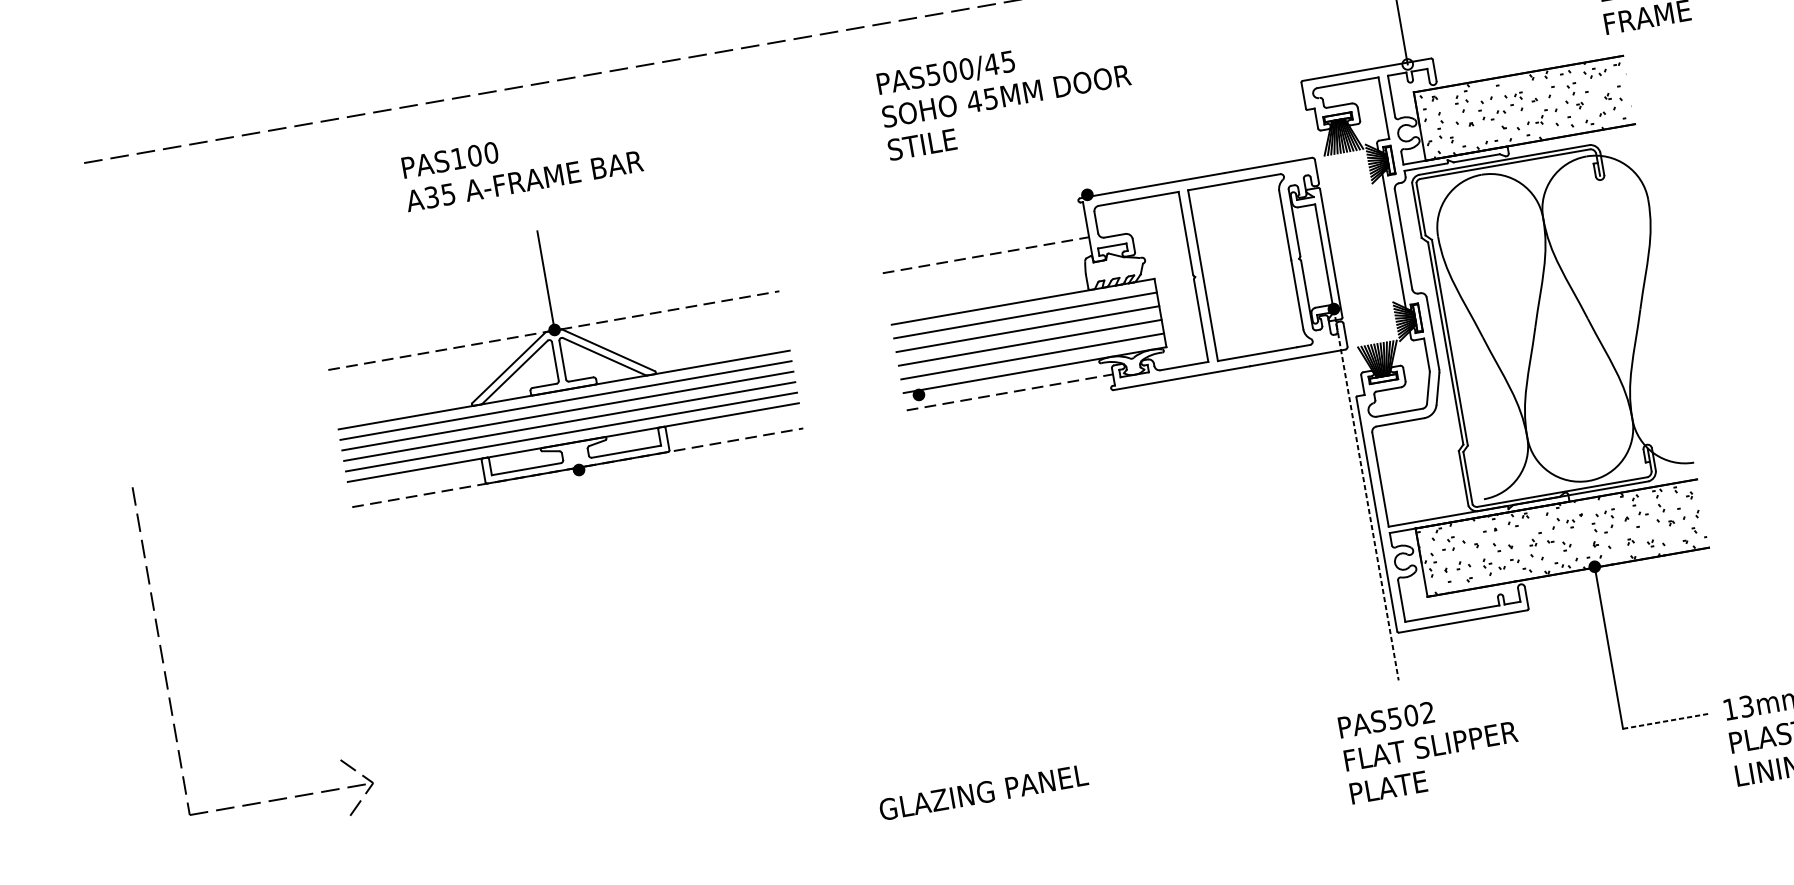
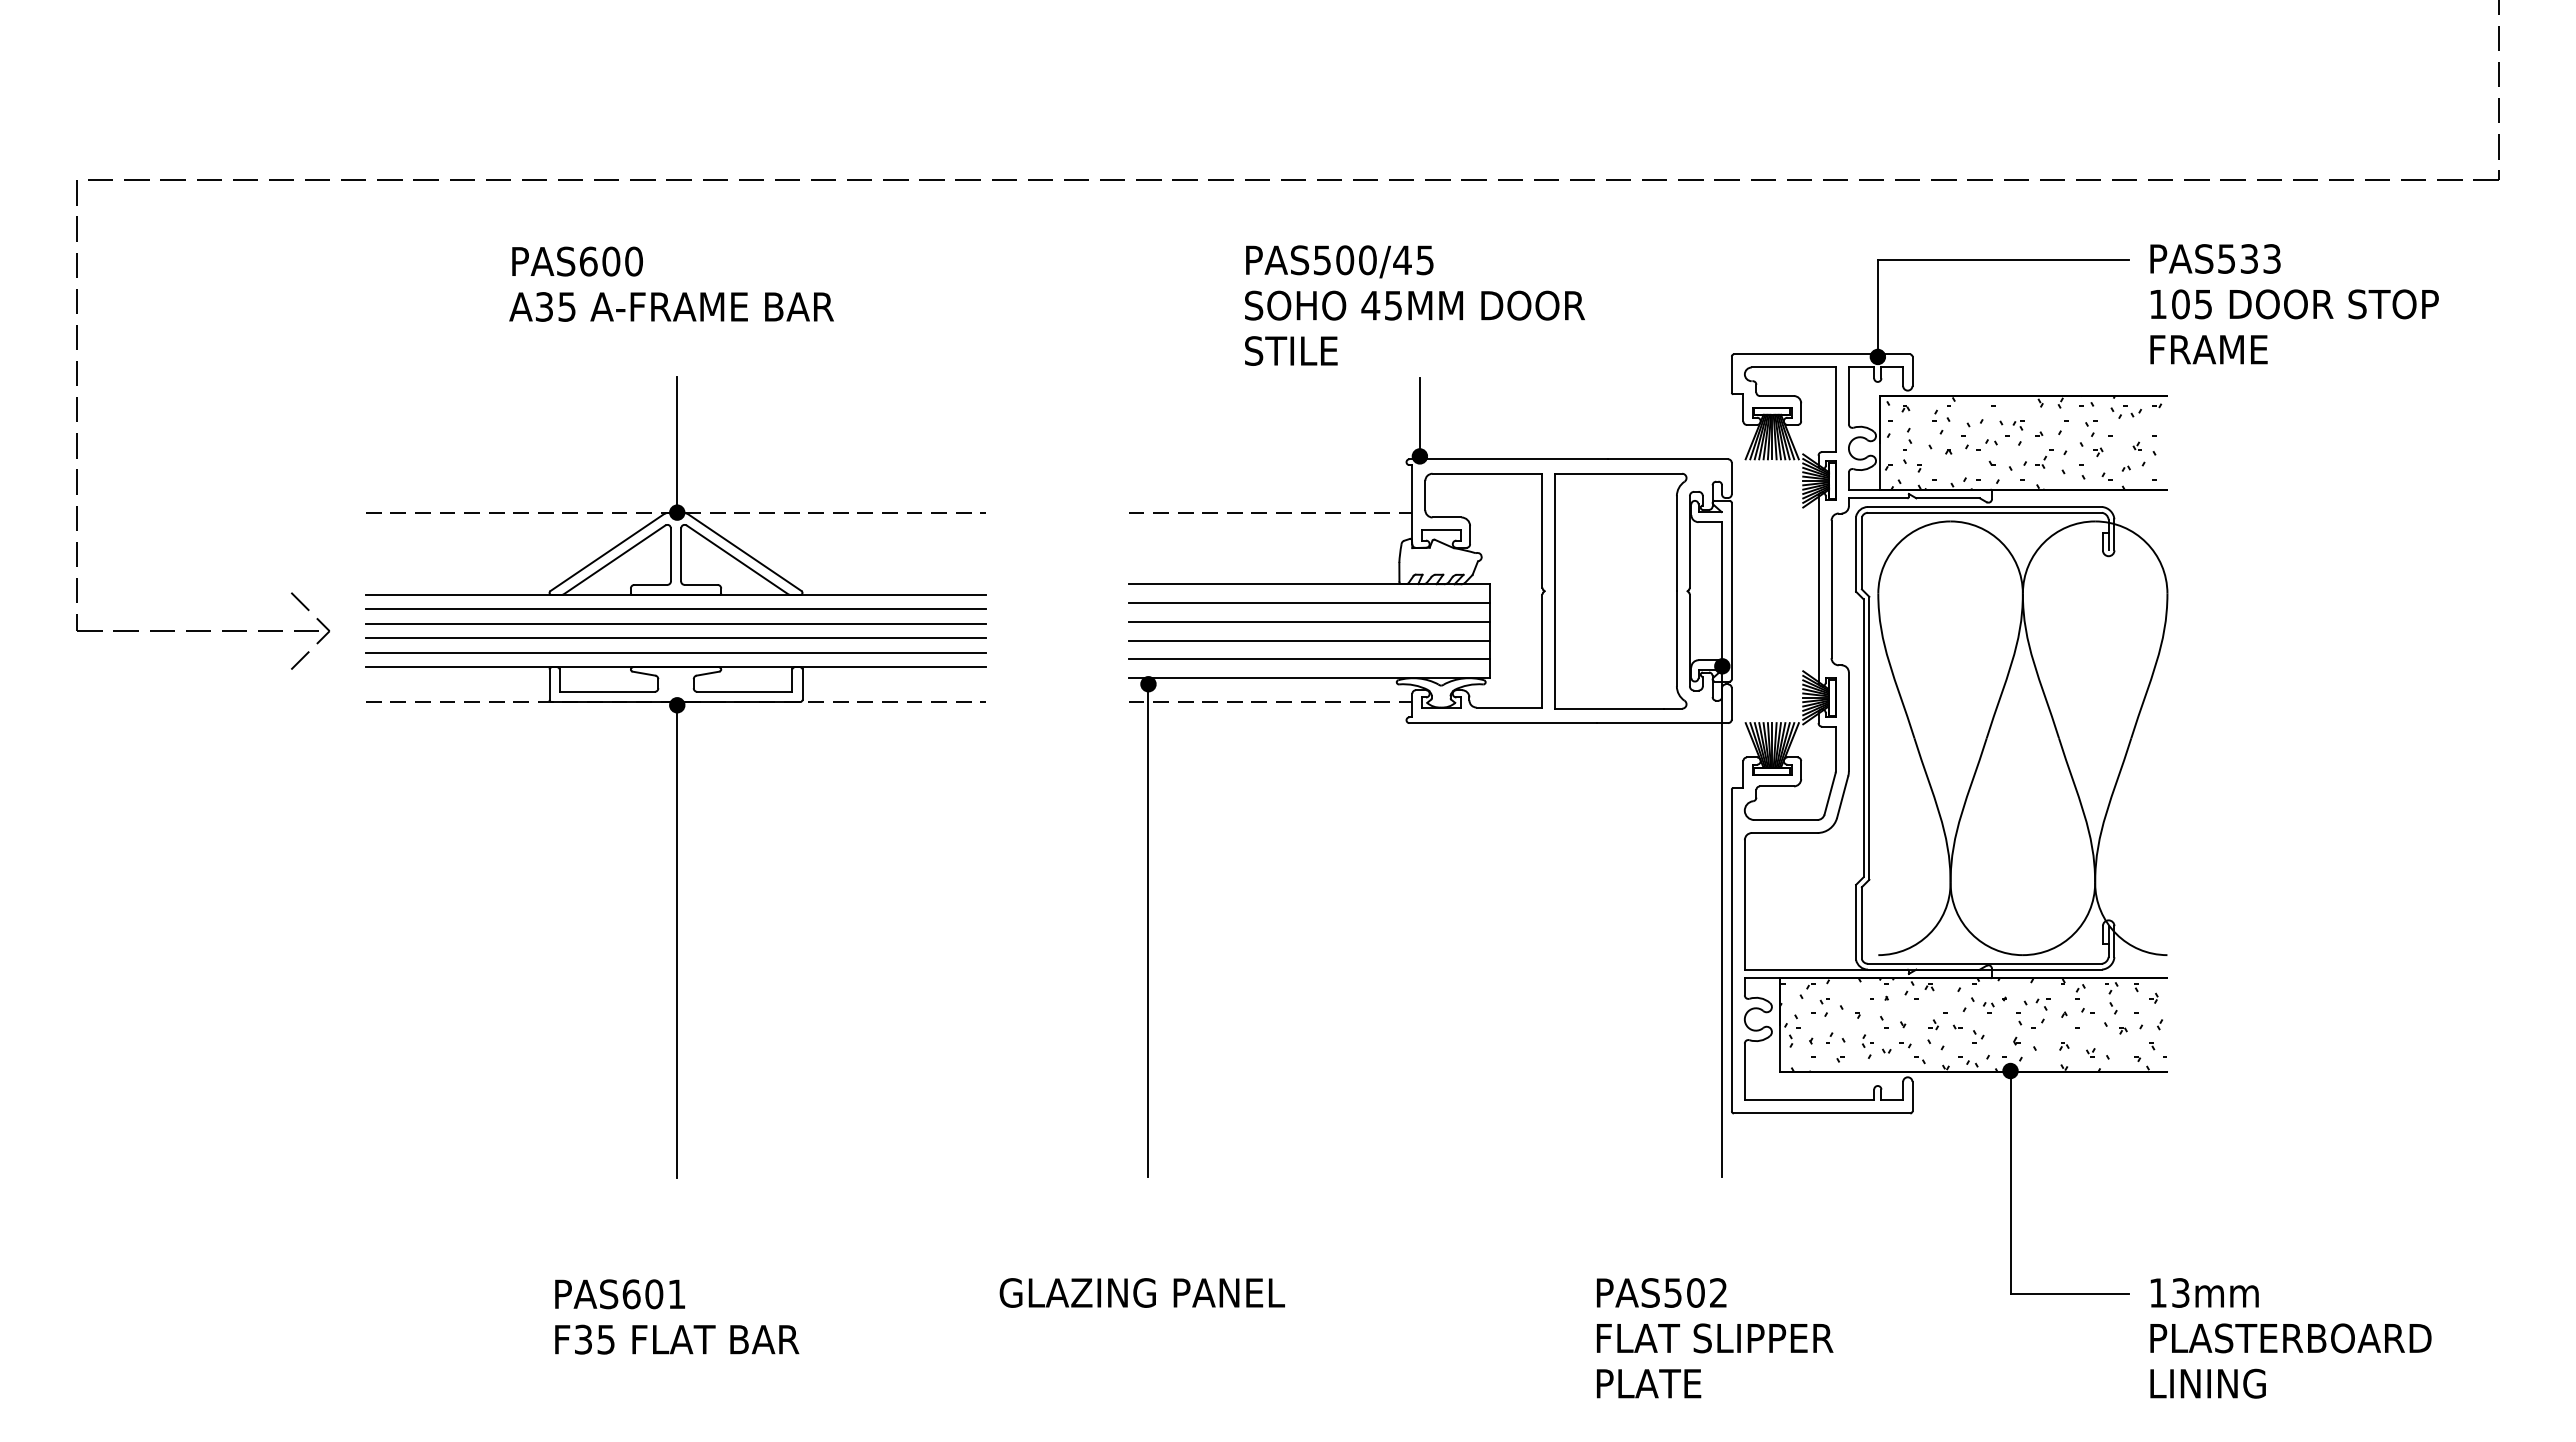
fill: (1407, 64) -> (1877, 356), added
text: (1006, 95) -> (1414, 305), moved
text: (458, 158) -> (588, 261), PAS100 -> PAS600
line: (1082, 166) -> (1419, 417), added
line: (1366, 495) -> (1722, 922), dashed -> solid
line: (950, 573) -> (1148, 930), added
line: (609, 641) -> (677, 941), added
part: (163, 662) -> (77, 421), moved
line: (1666, 720) -> (2070, 1293), dashed -> solid
text: (1431, 746) -> (1715, 1338), moved
text: (983, 792) -> (1141, 1292), moved

